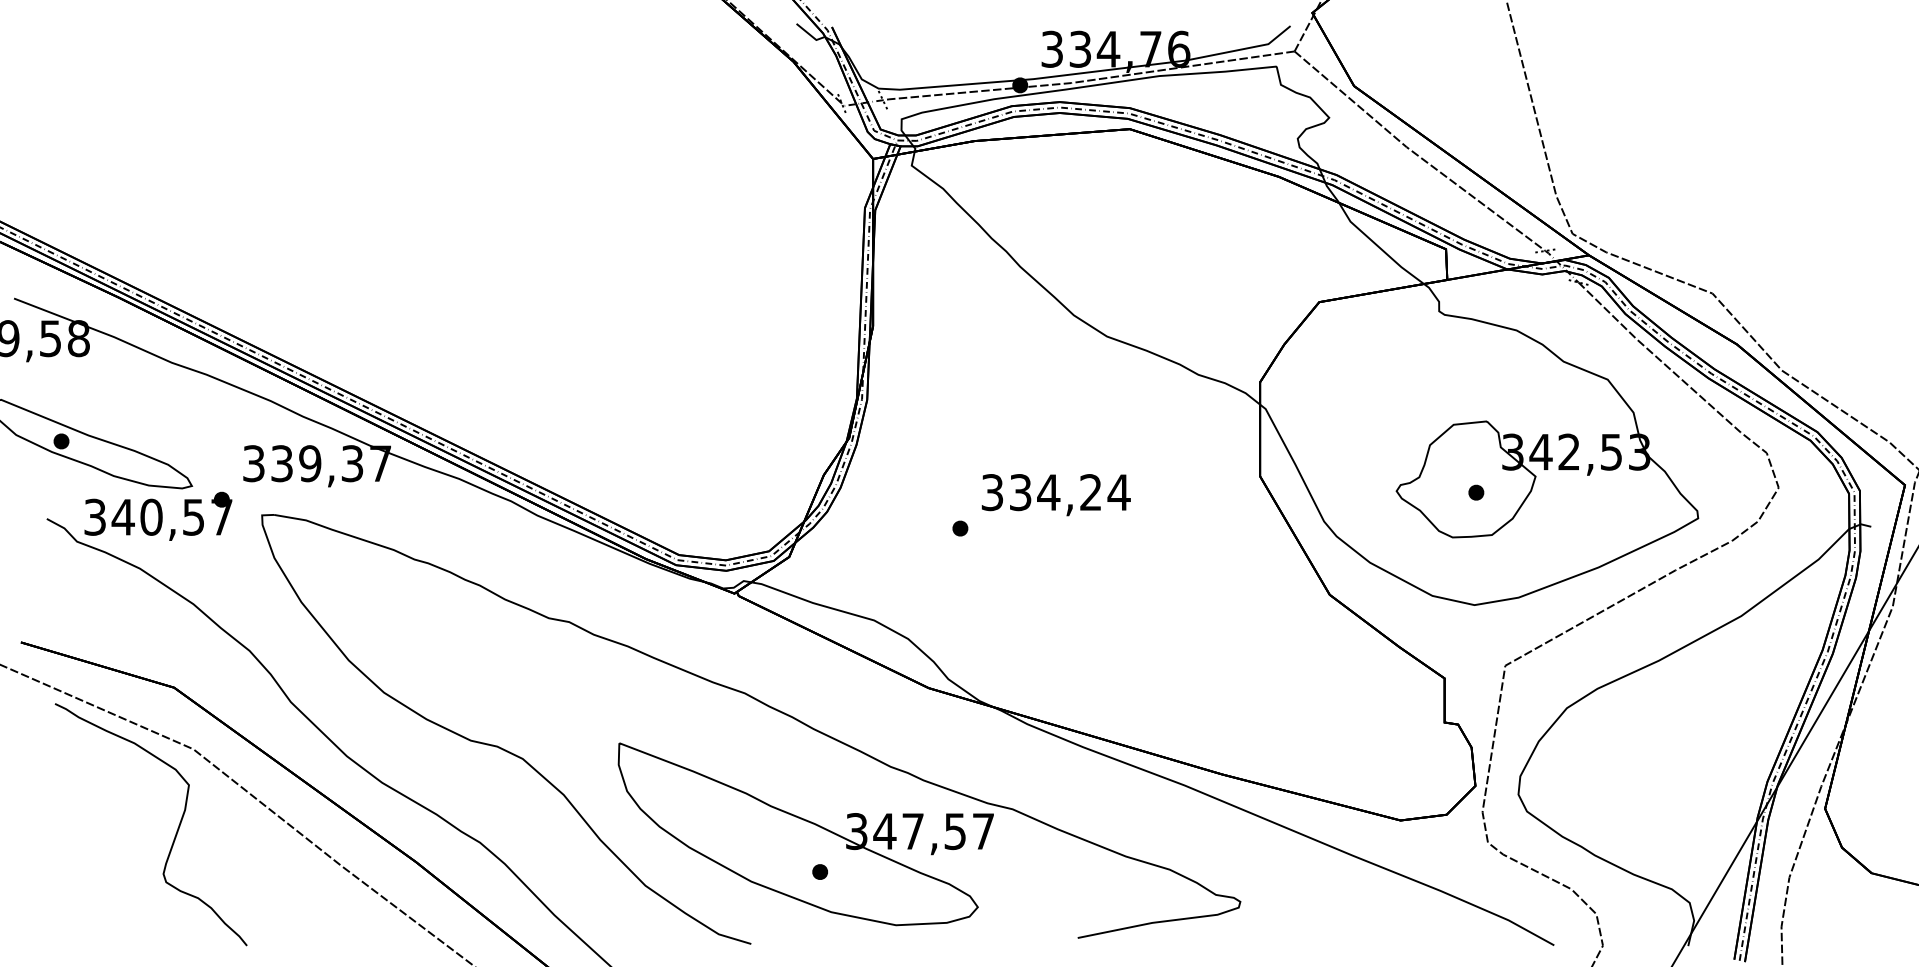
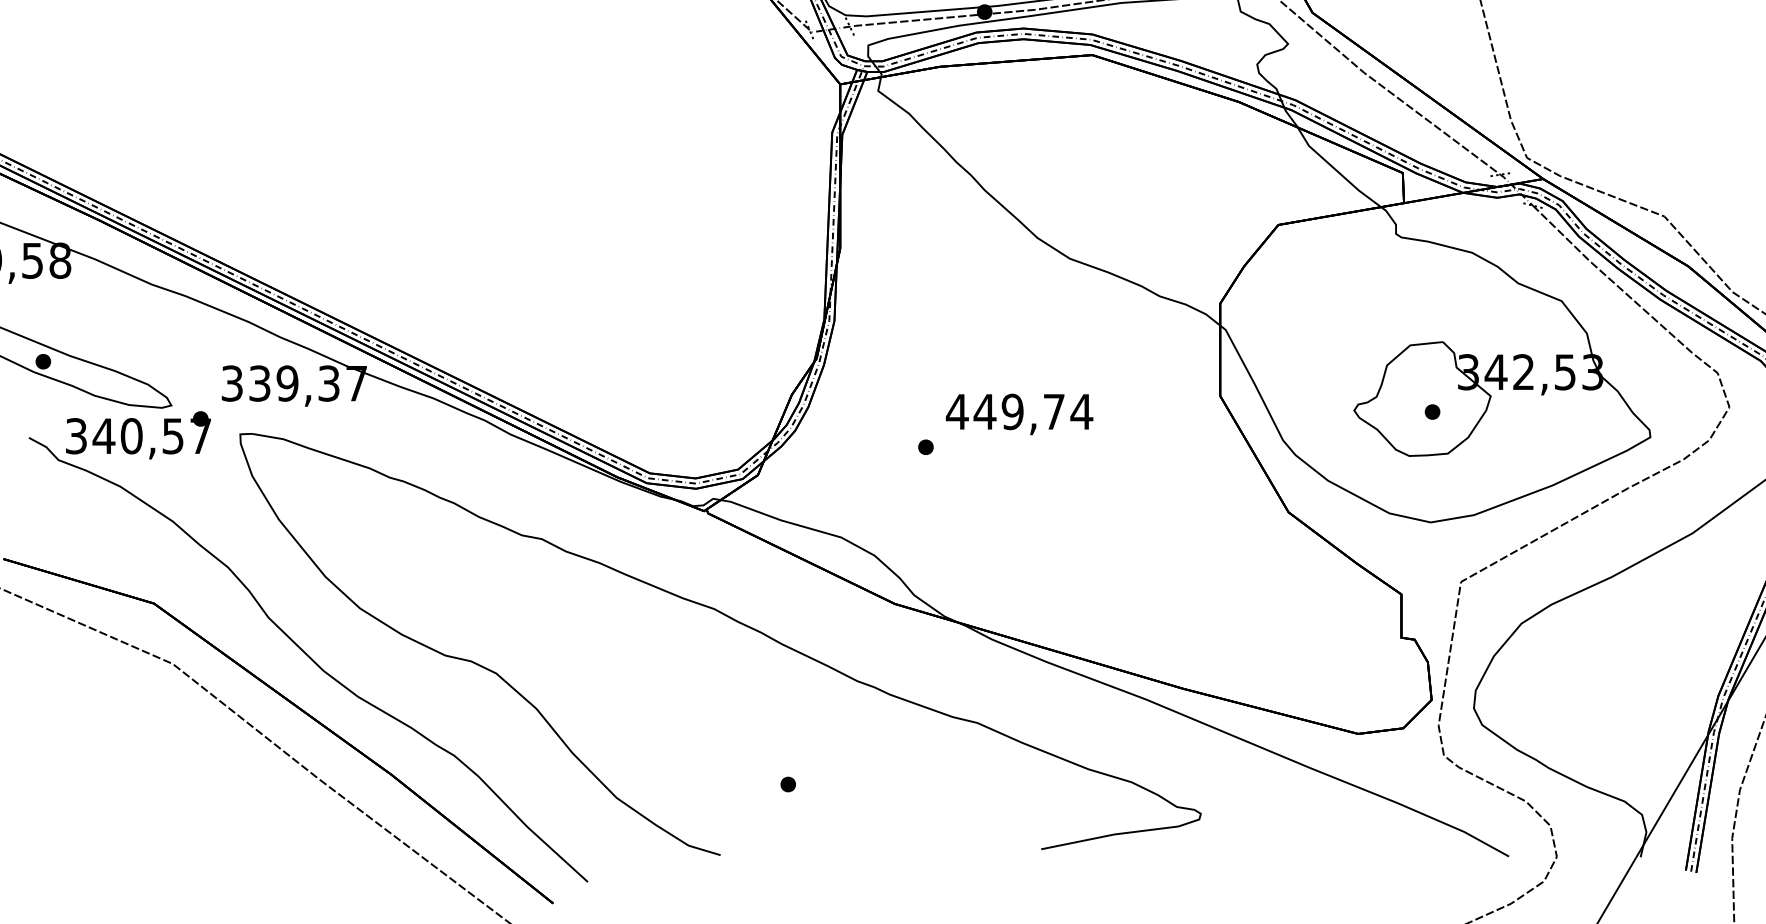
text: (1040, 492) -> (1004, 411), 334,24 -> 449,74
curve: (175, 833) -> (155, 746), removed
part: (805, 834) -> (773, 747), removed

